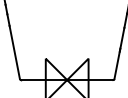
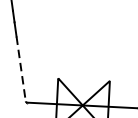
line: (14, 52) -> (20, 68), solid -> dashed

